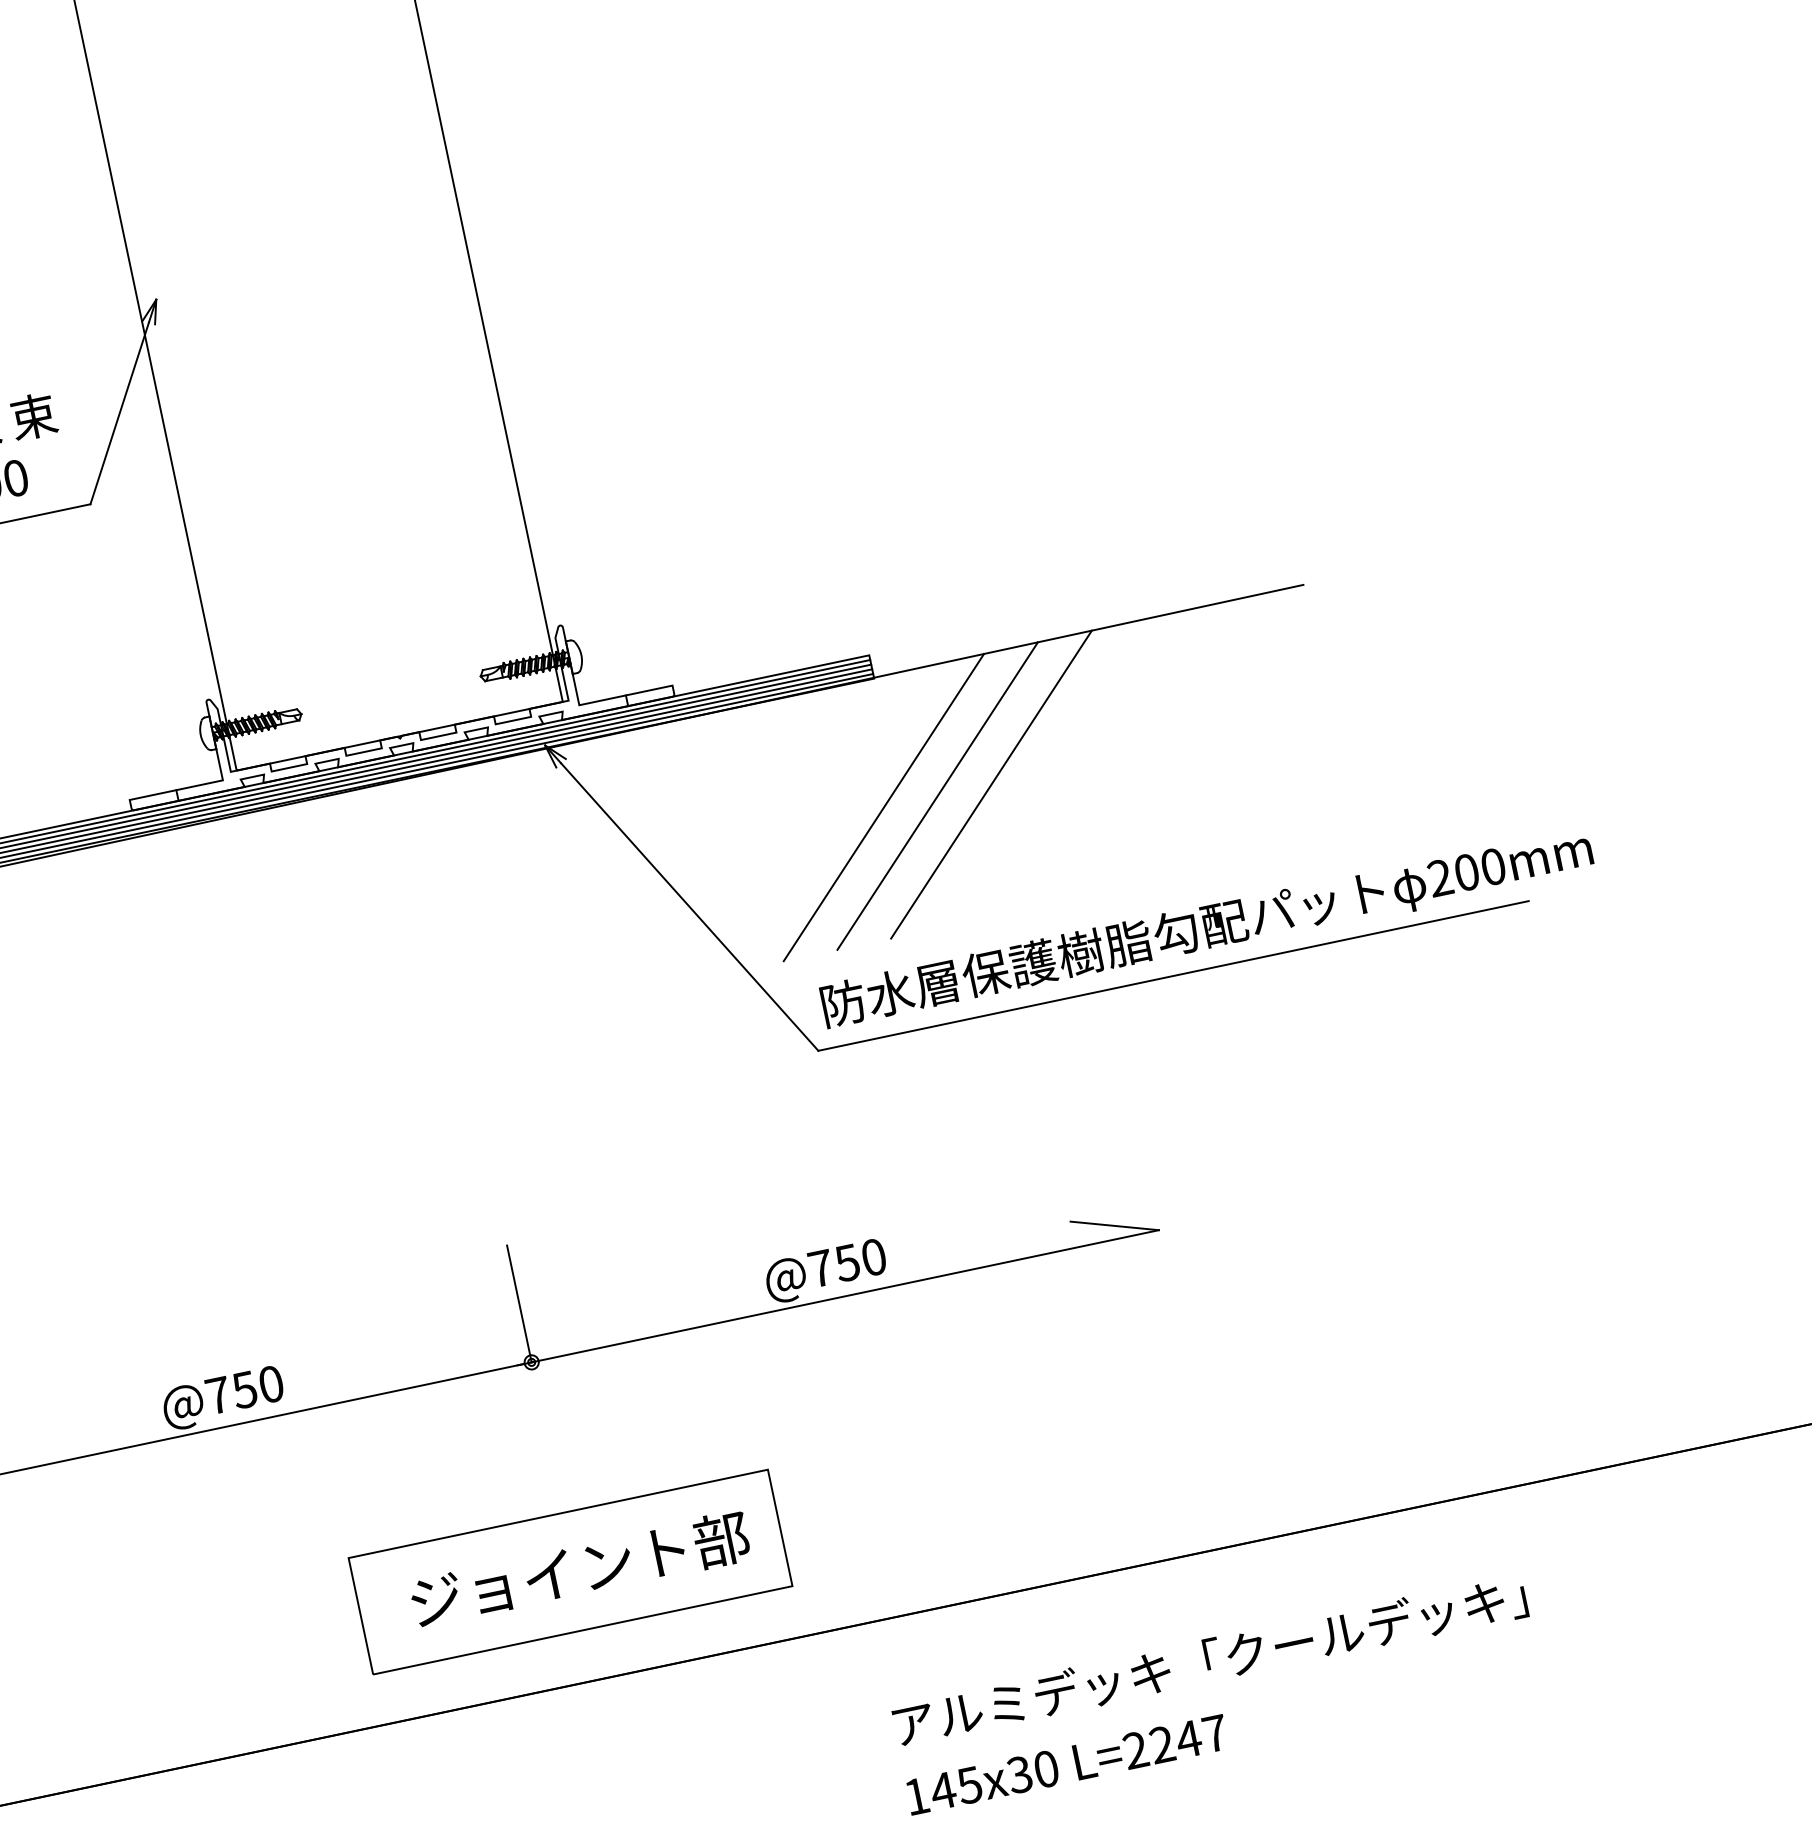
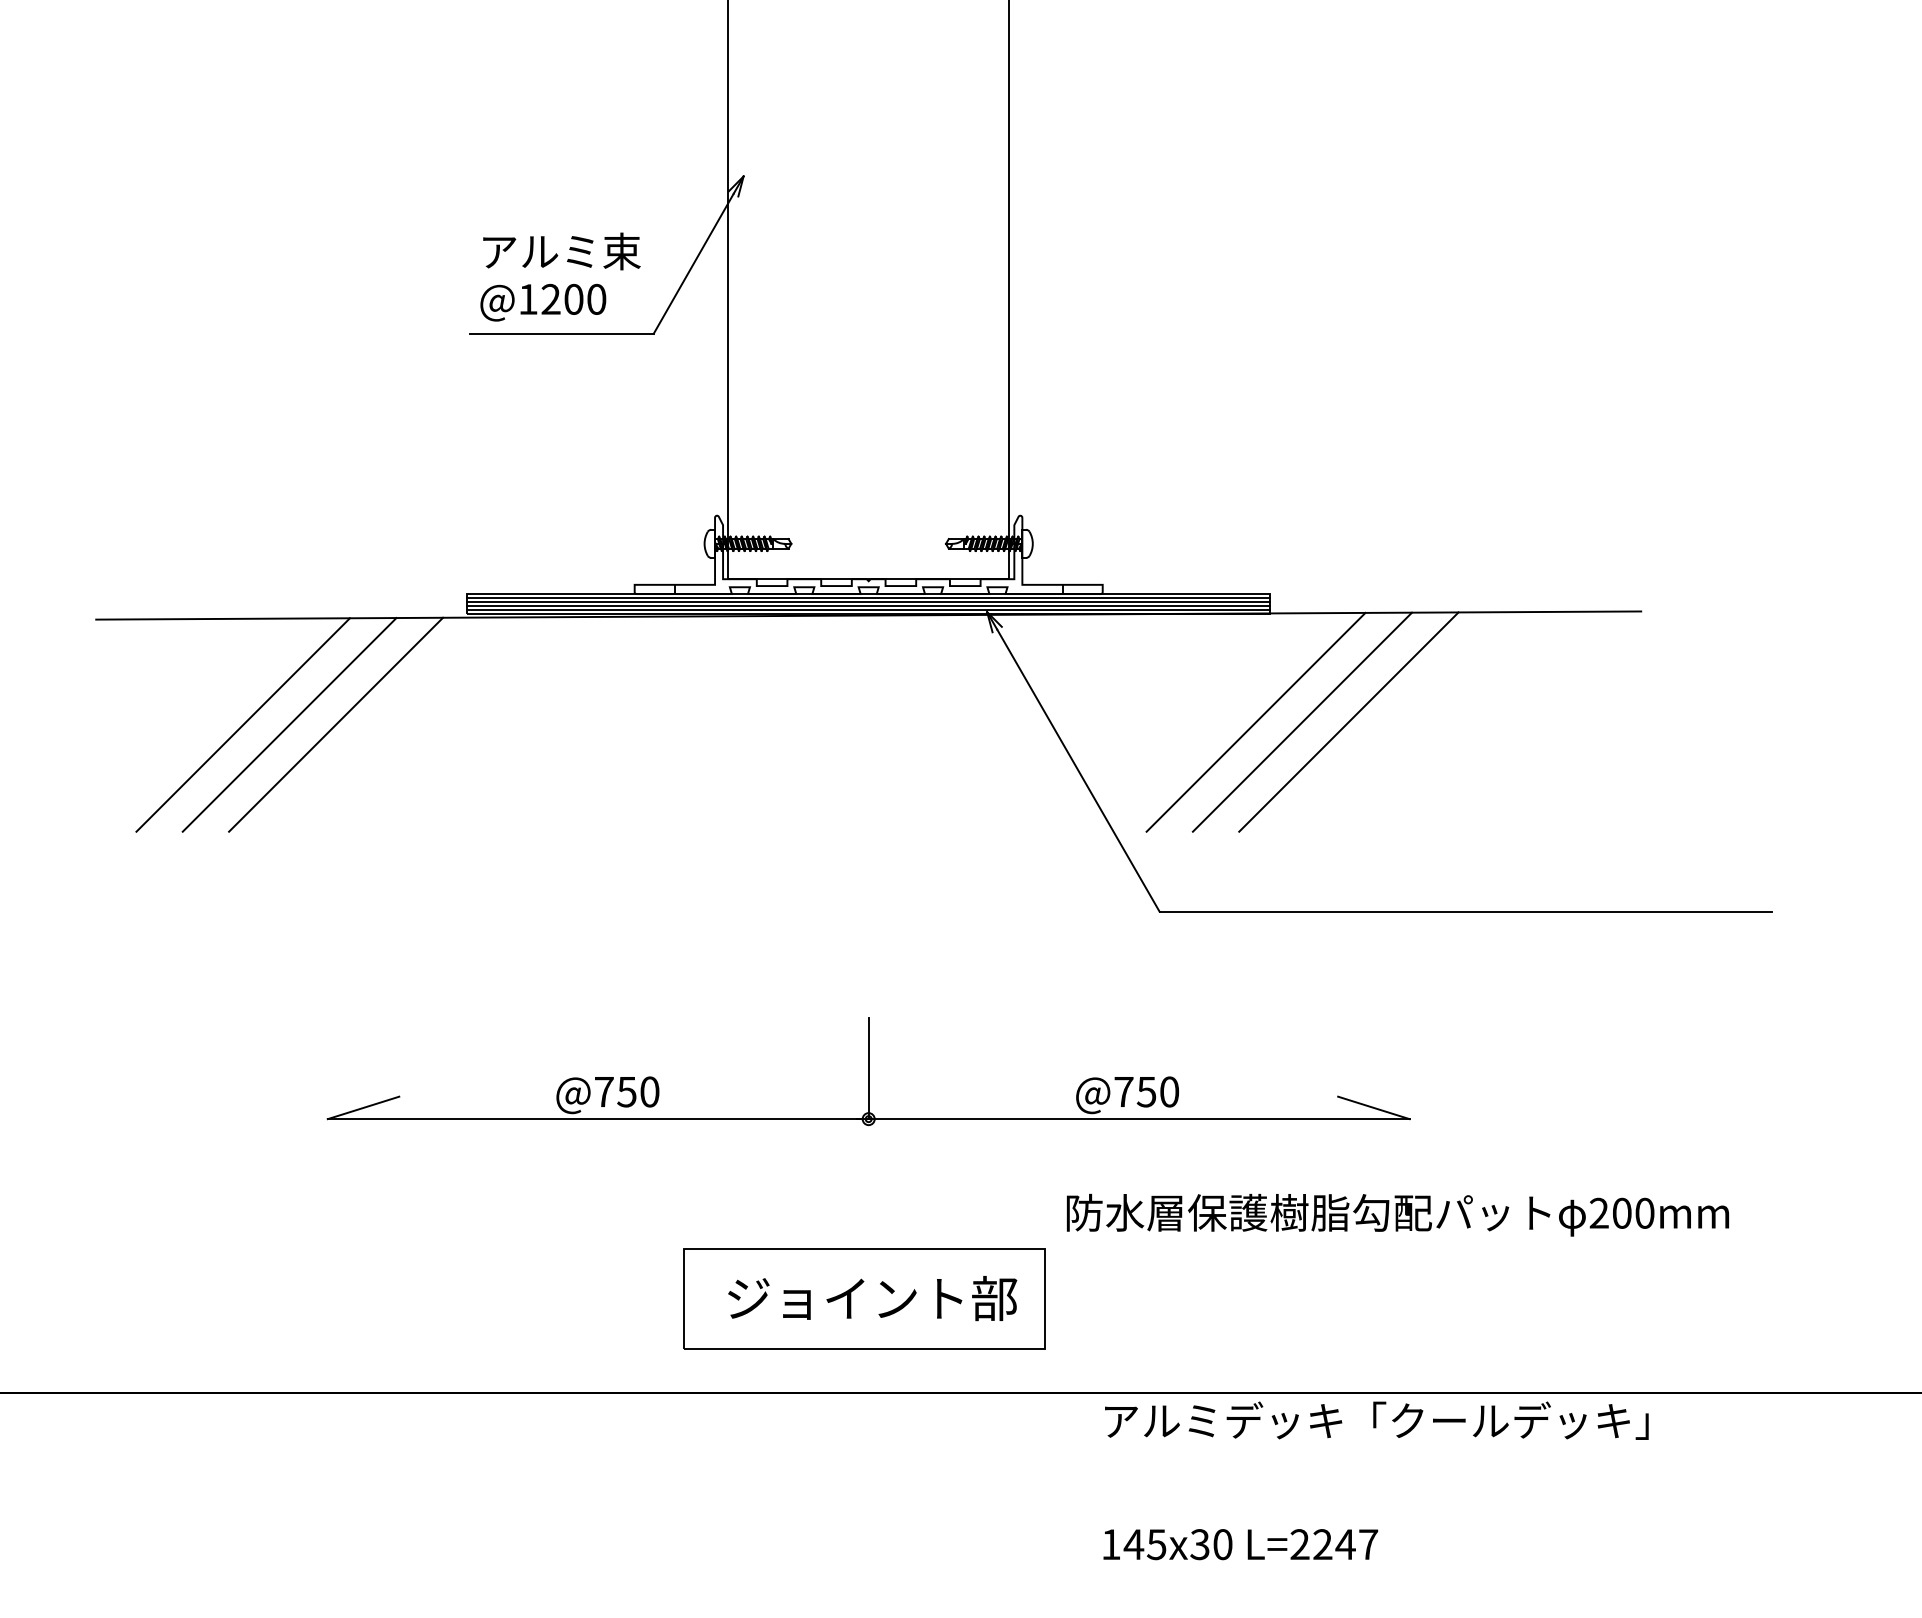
text: (1206, 929) -> (1397, 1215), moved
text: (1209, 1660) -> (1376, 1420), moved

